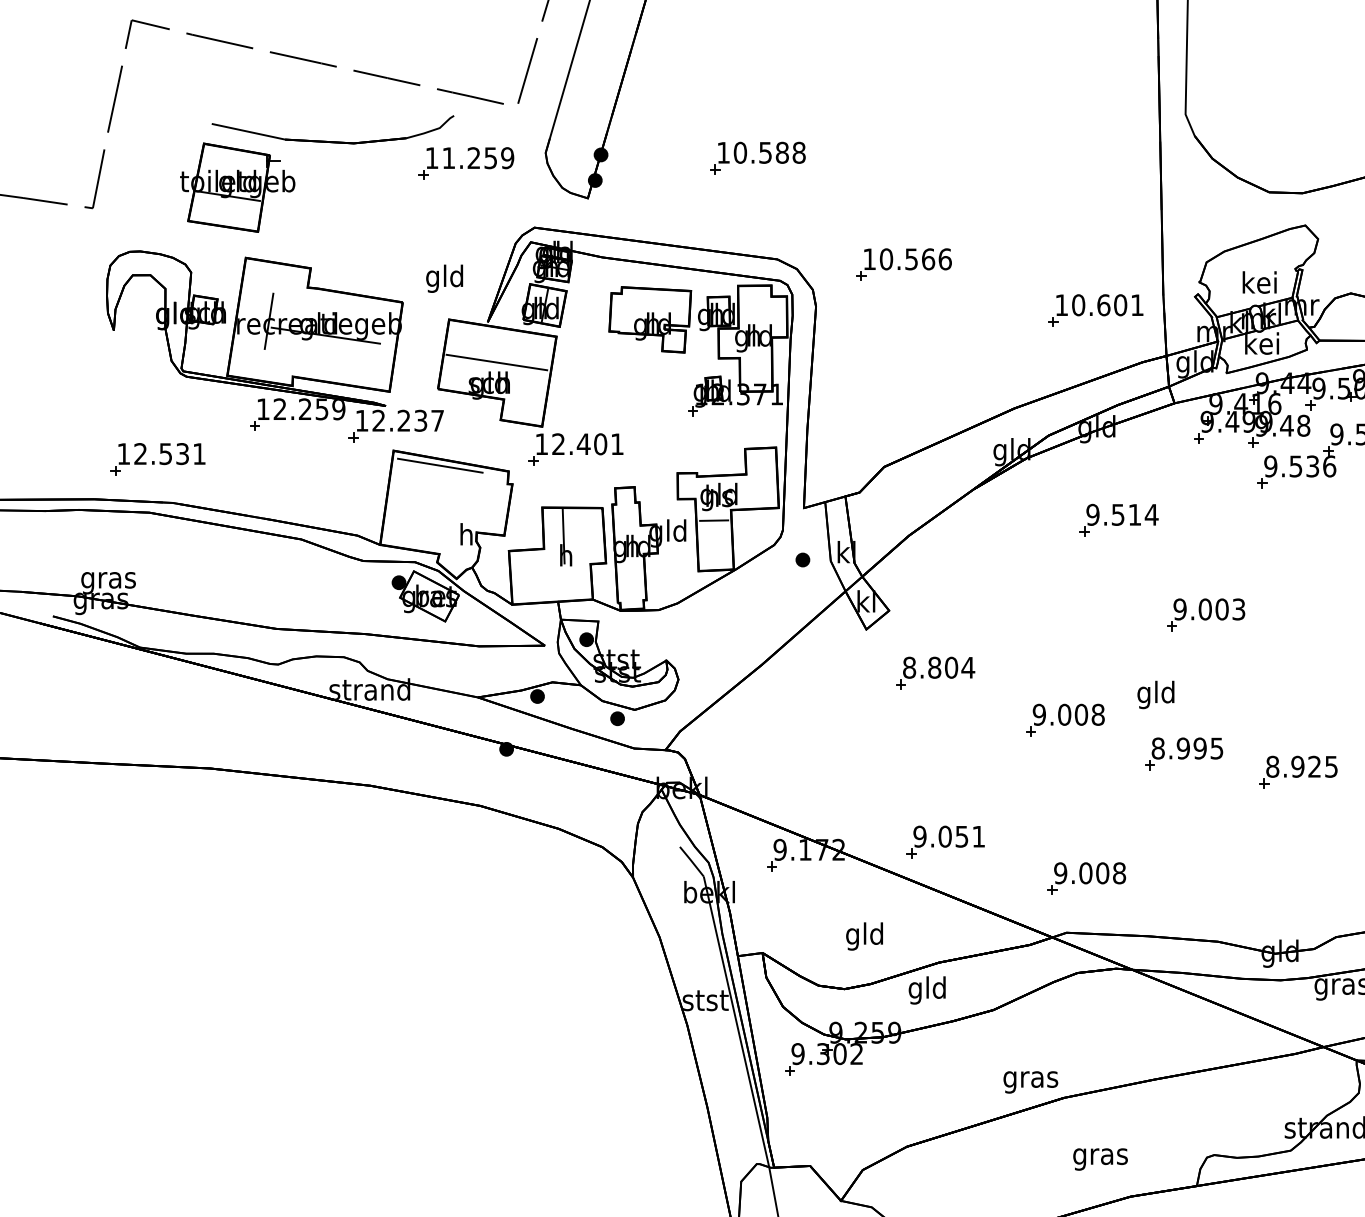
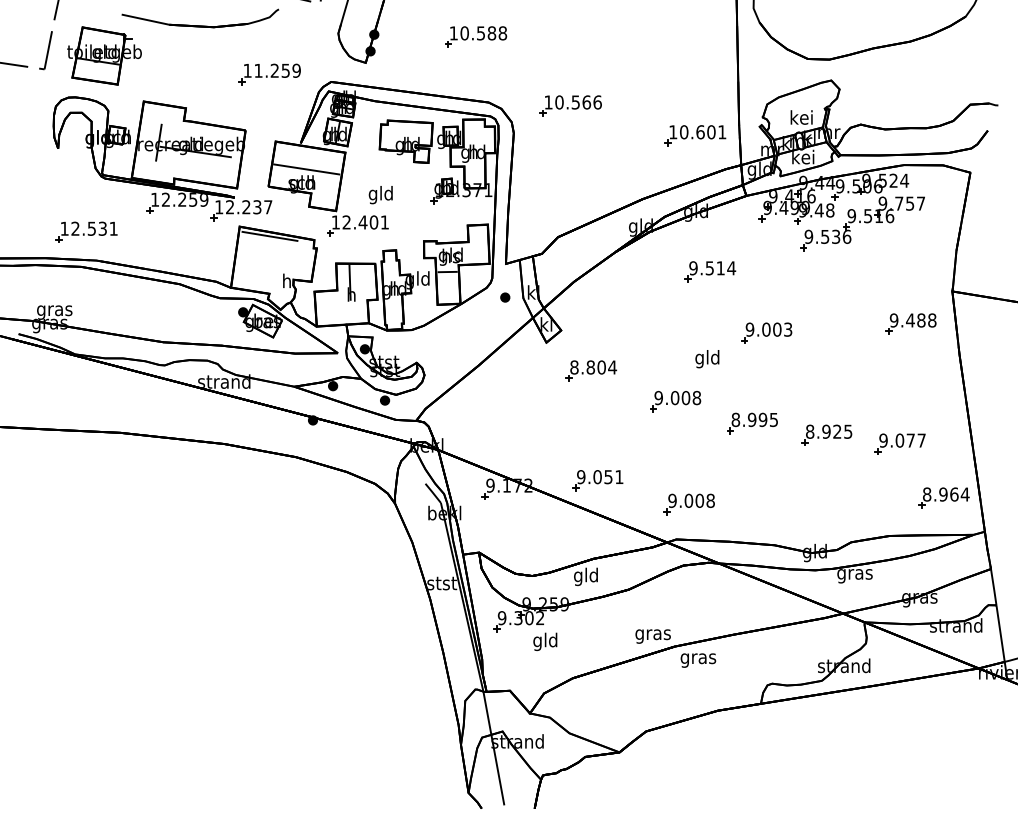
part: (465, 163) -> (269, 74), moved
part: (237, 186) -> (104, 55), moved
text: (444, 279) -> (380, 195), moved
text: (1156, 695) -> (707, 359), moved
text: (864, 935) -> (545, 641), moved
text: (1100, 1159) -> (698, 660), moved

